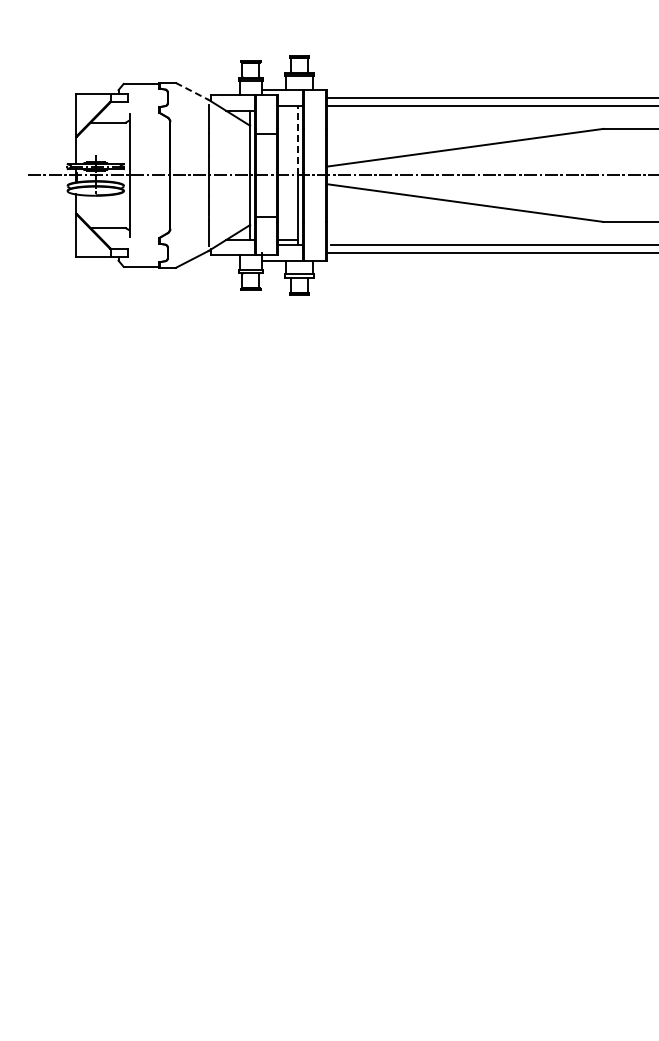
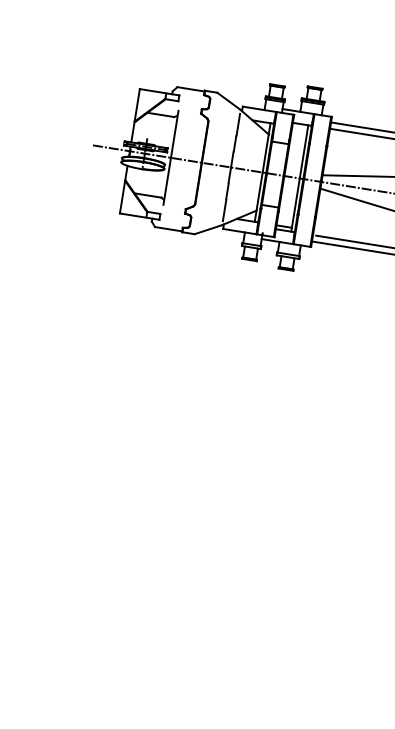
line: (192, 91) -> (229, 101), dashed -> solid
line: (298, 140) -> (304, 151), dashed -> solid

